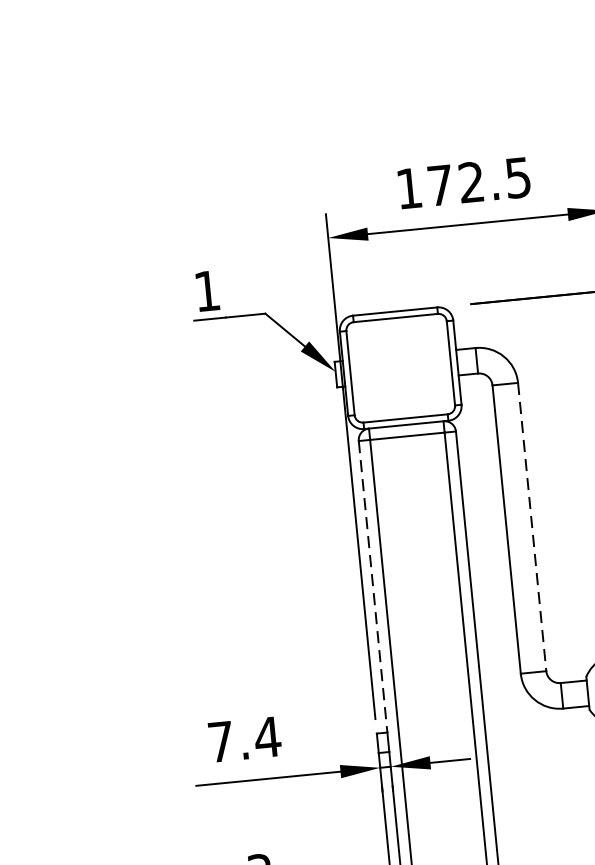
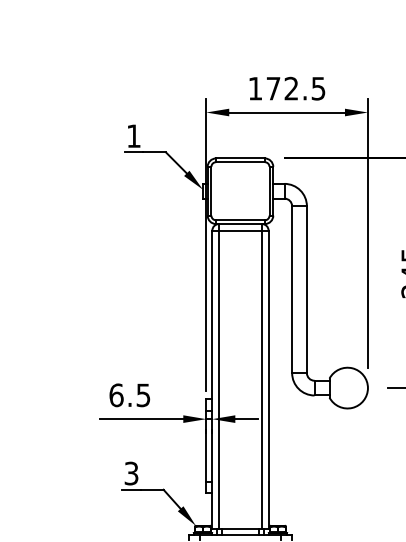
line: (531, 528) -> (306, 290), dashed -> solid
line: (373, 587) -> (212, 315), dashed -> solid
text: (243, 739) -> (129, 395), 7.4 -> 6.5

